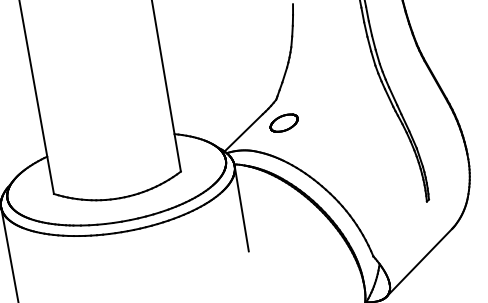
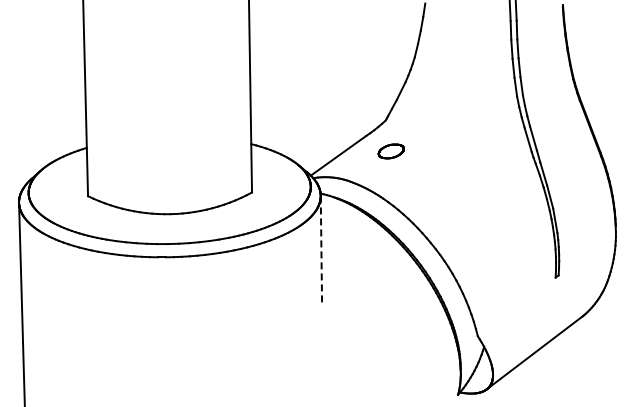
part: (284, 123) -> (391, 151), size x0.7
line: (241, 209) -> (321, 251), solid -> dashed

